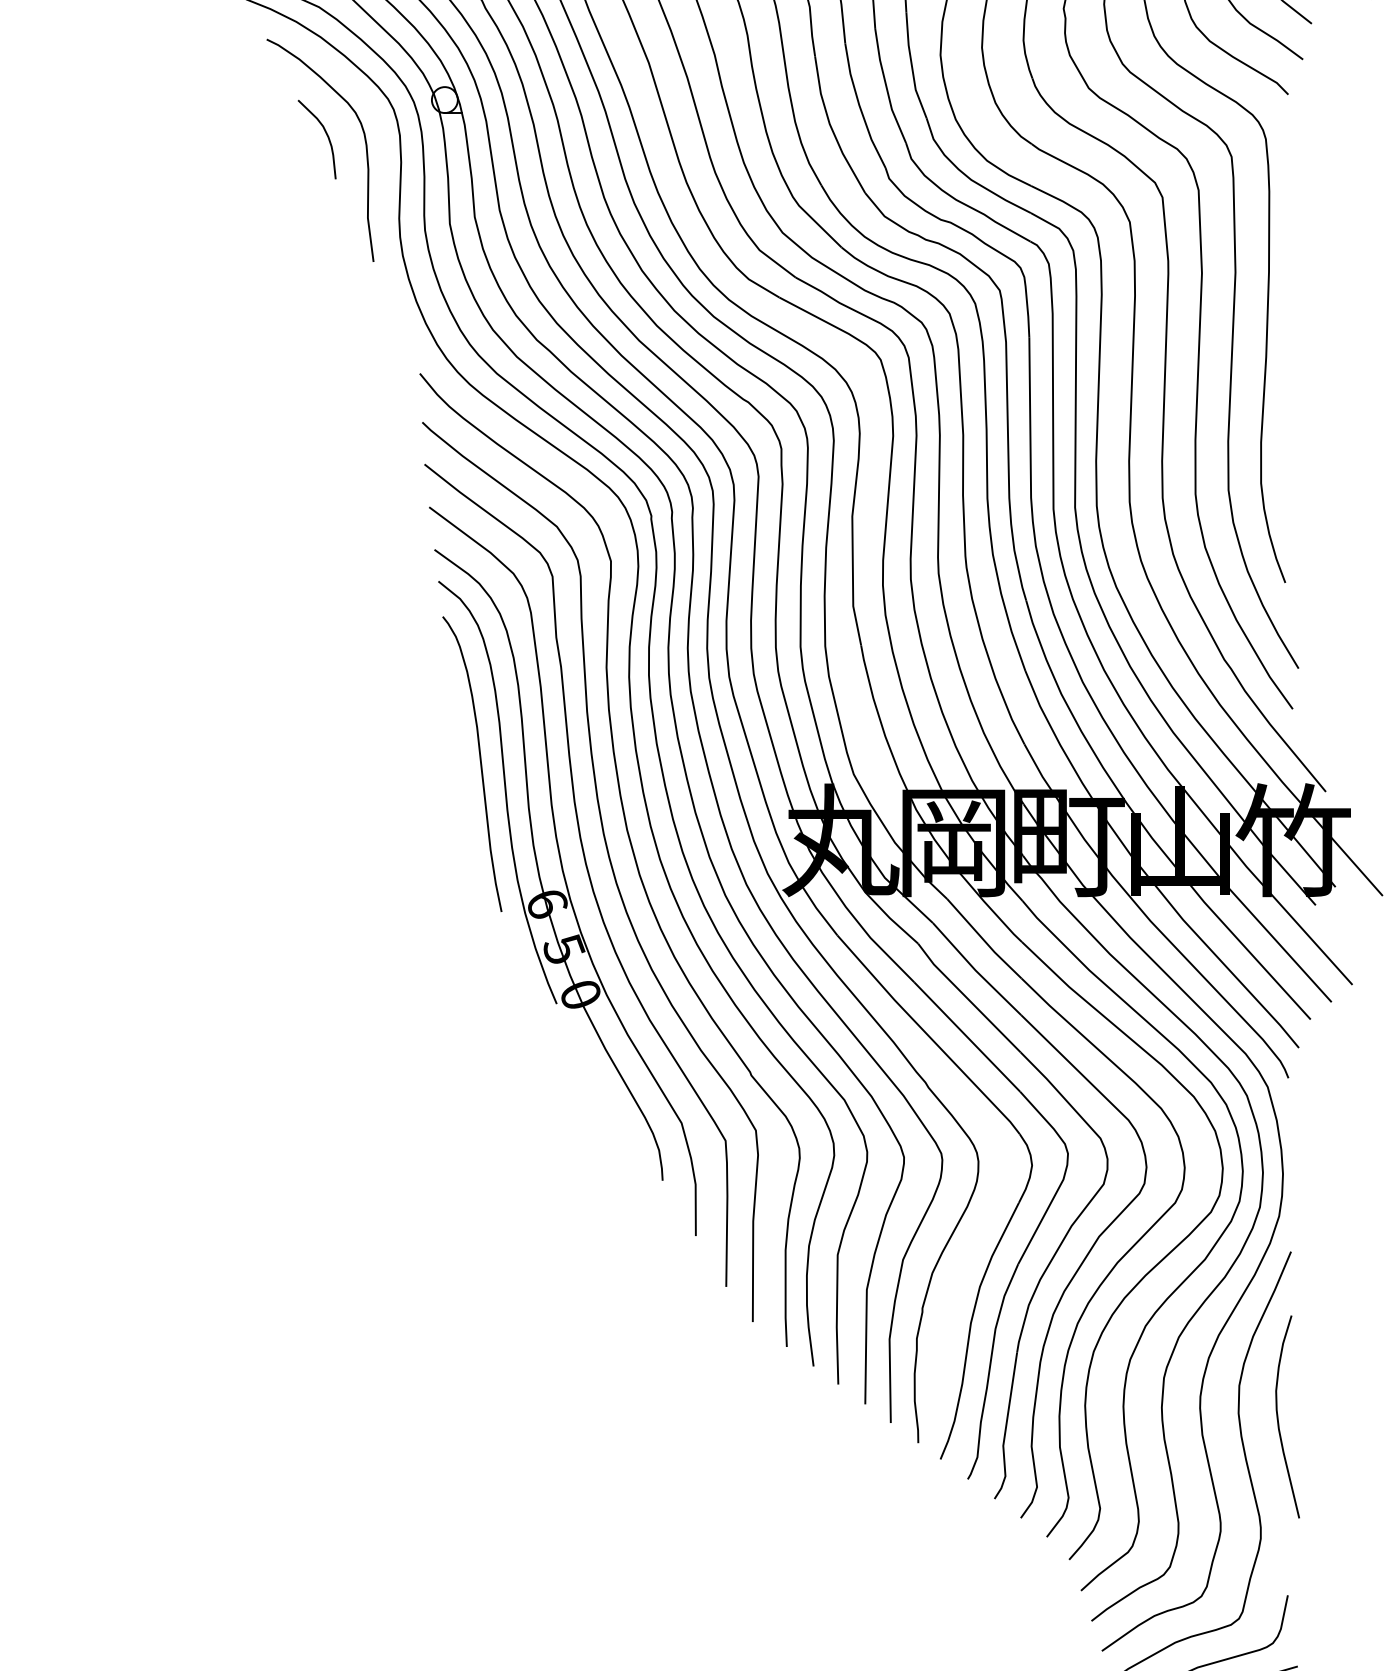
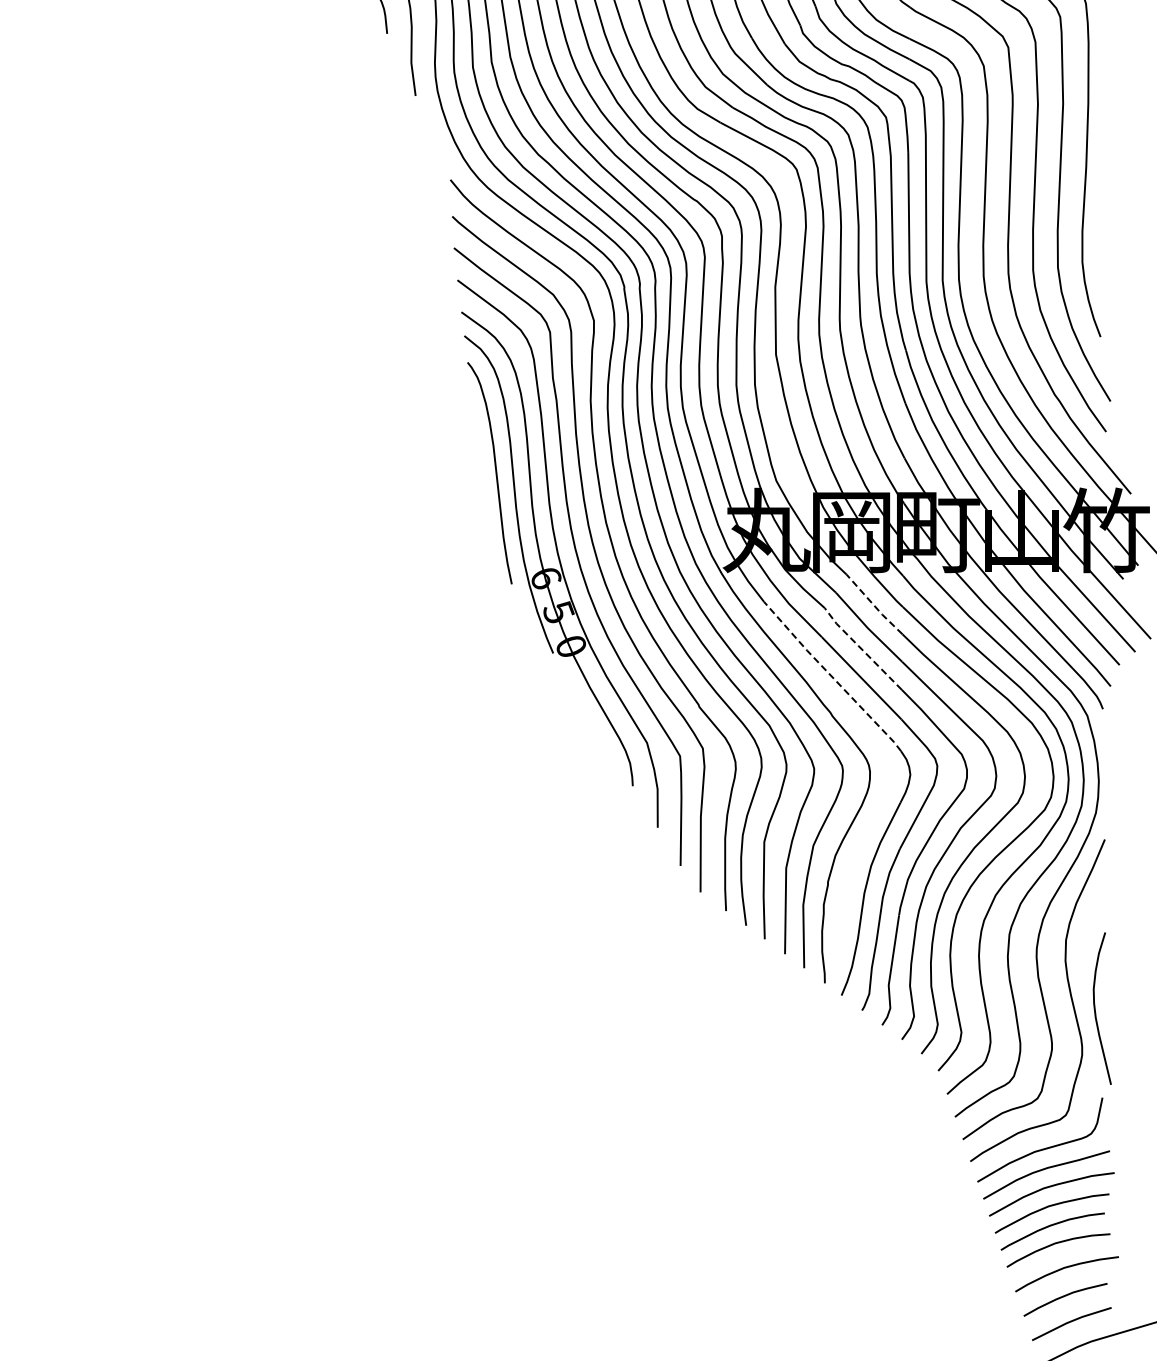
line: (984, 940) -> (874, 605), solid -> dashed
line: (967, 998) -> (861, 649), solid -> dashed
line: (928, 1036) -> (832, 677), solid -> dashed
curve: (1278, 1416) -> (1095, 1008), moved

